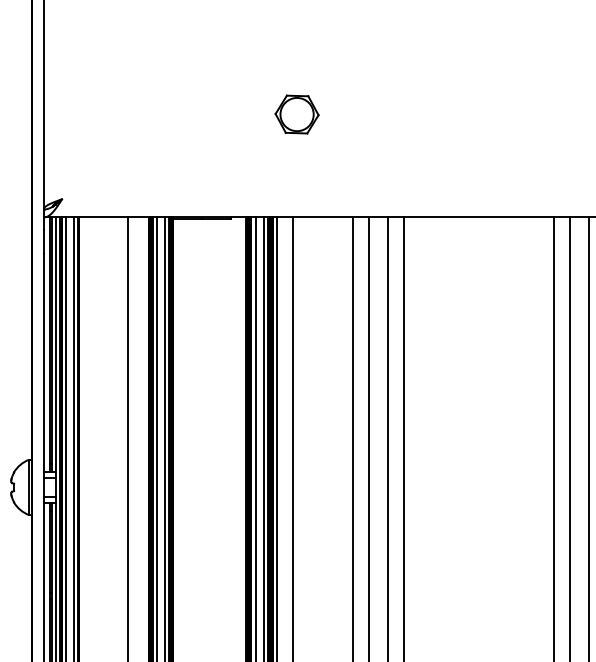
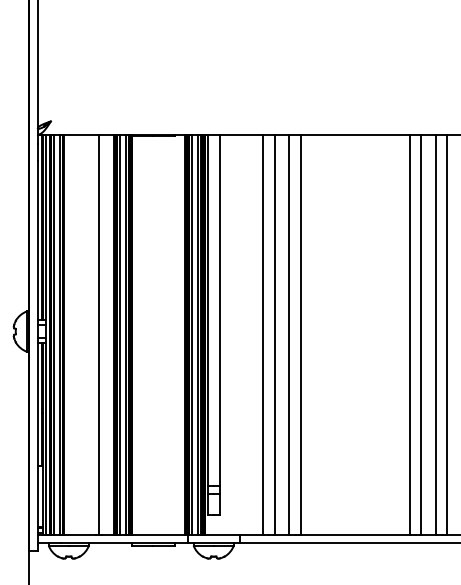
part: (297, 114) -> (222, 59), removed

